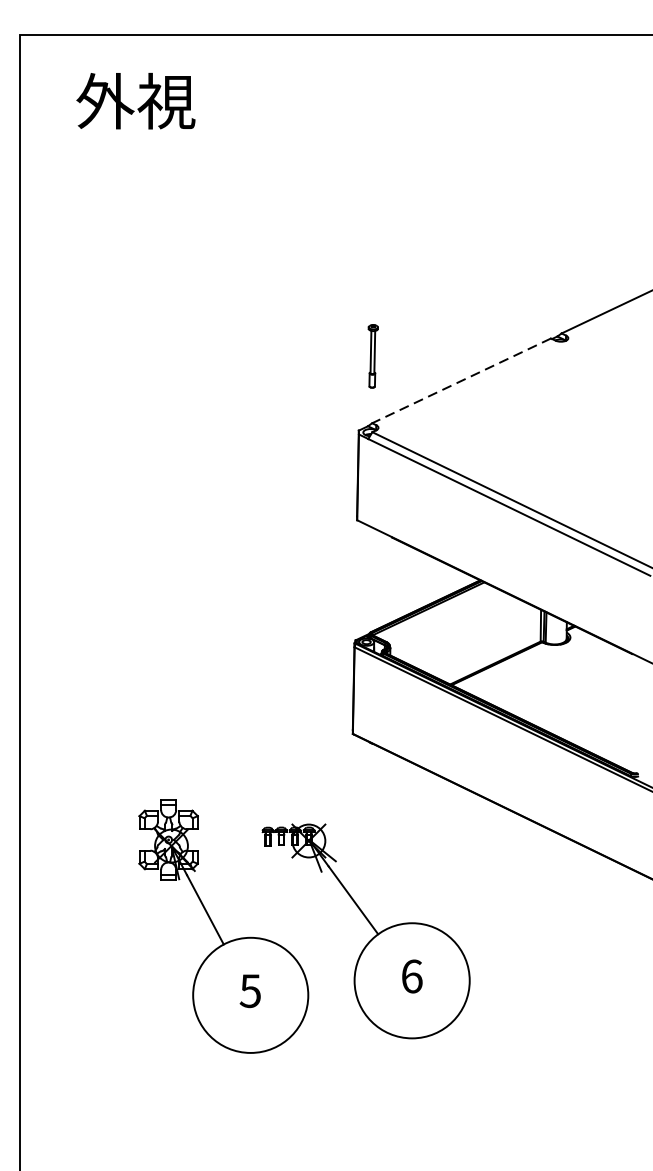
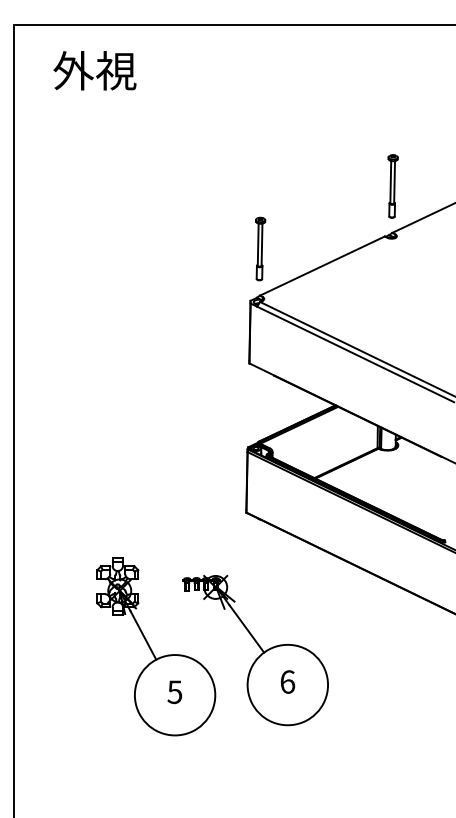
part: (562, 266) -> (392, 186), added
part: (373, 355) -> (260, 248), size x1.43
line: (460, 381) -> (321, 266), dashed -> solid

